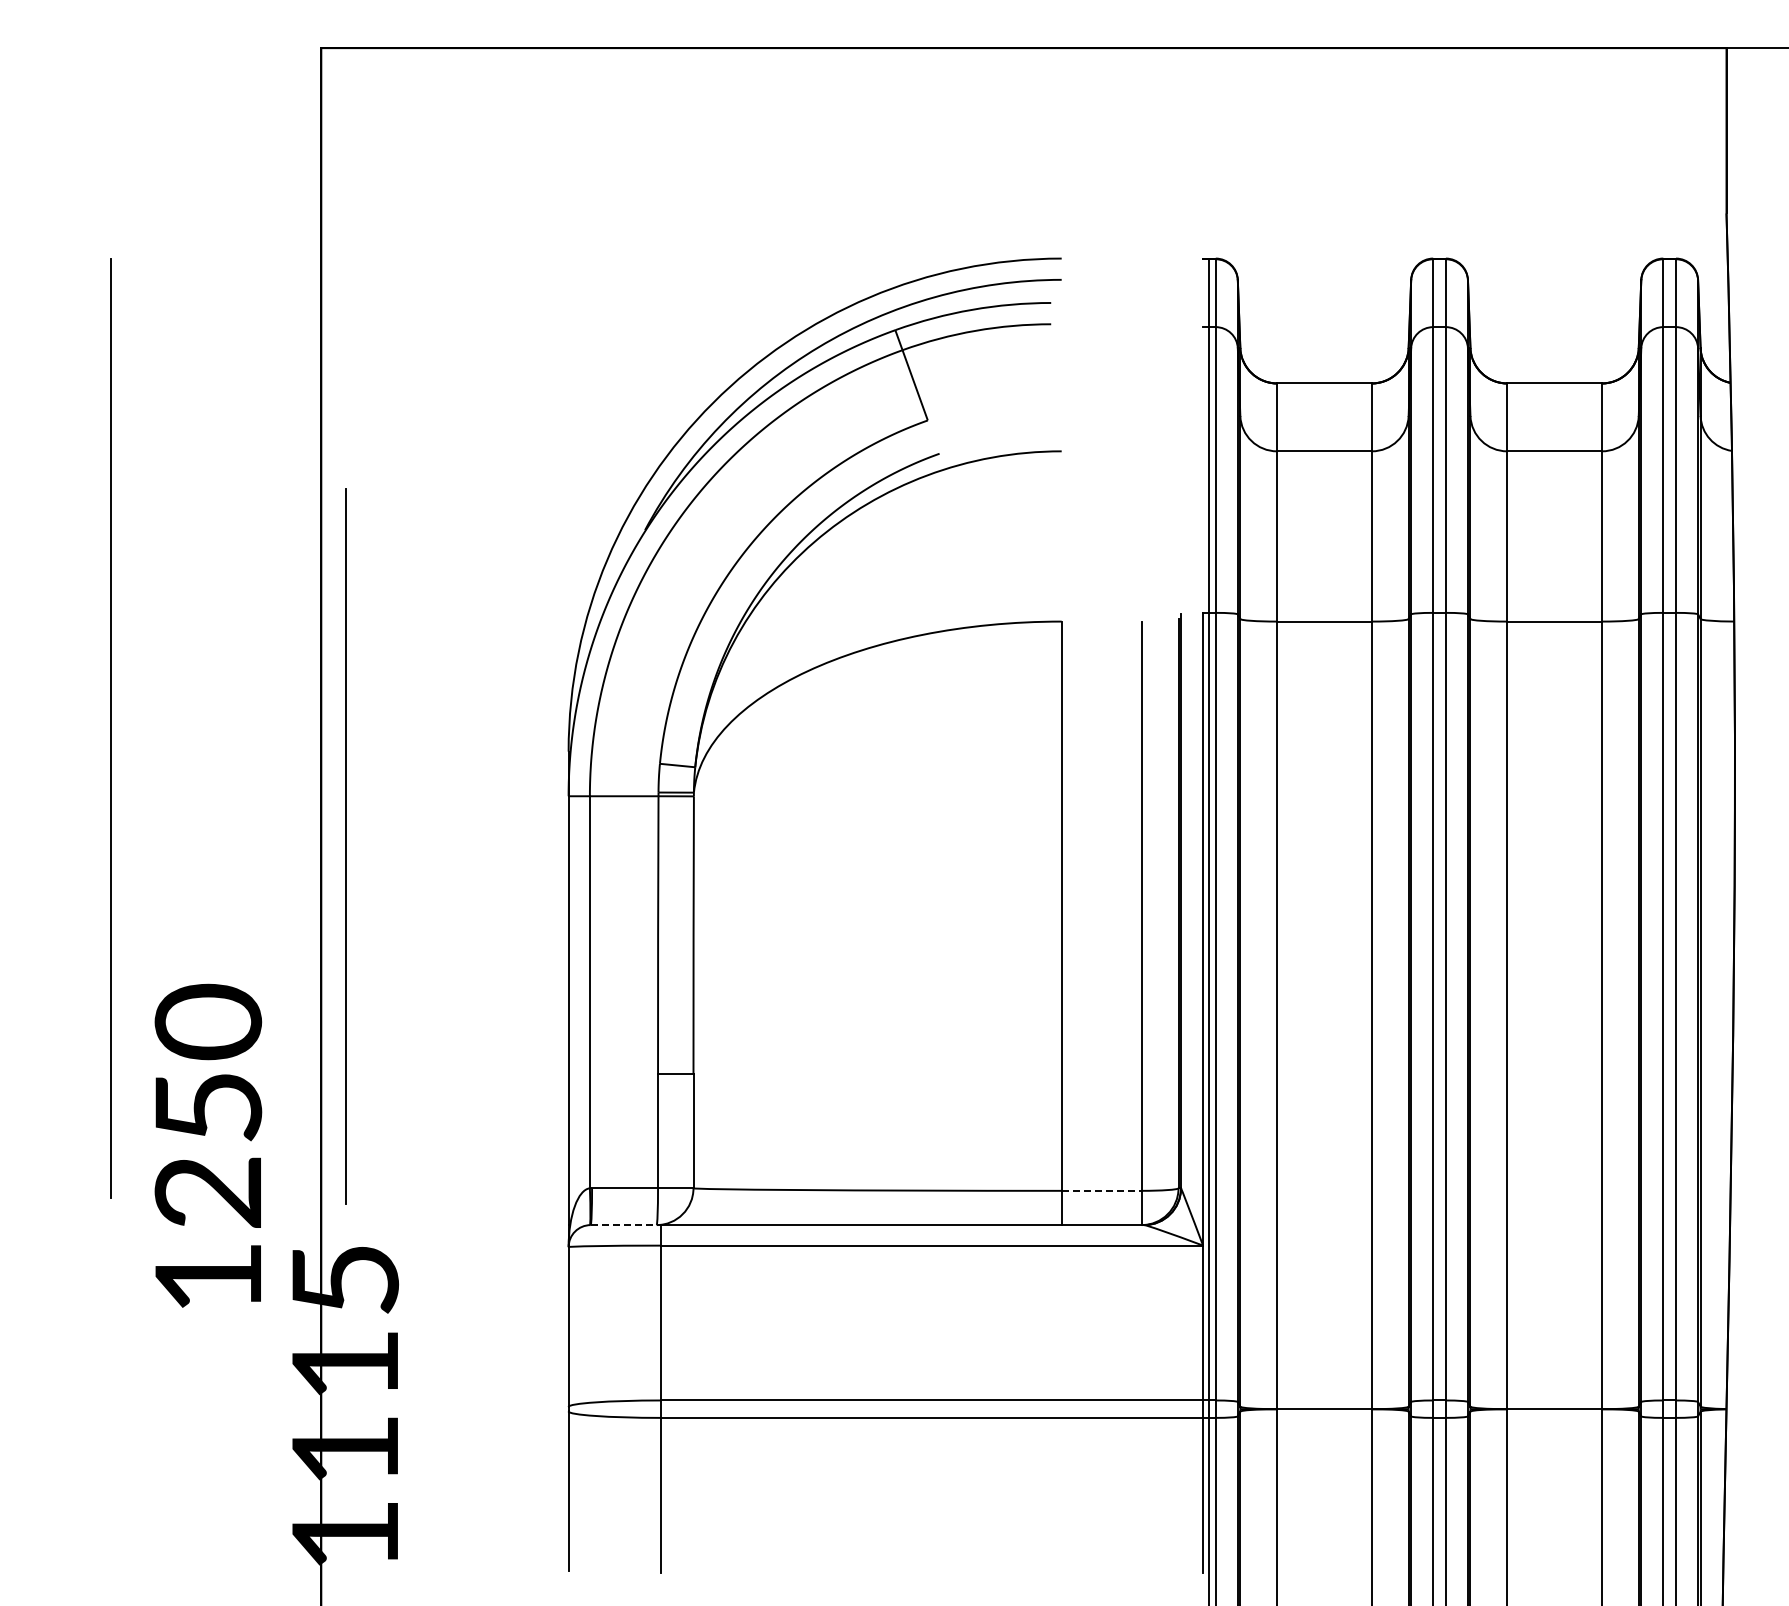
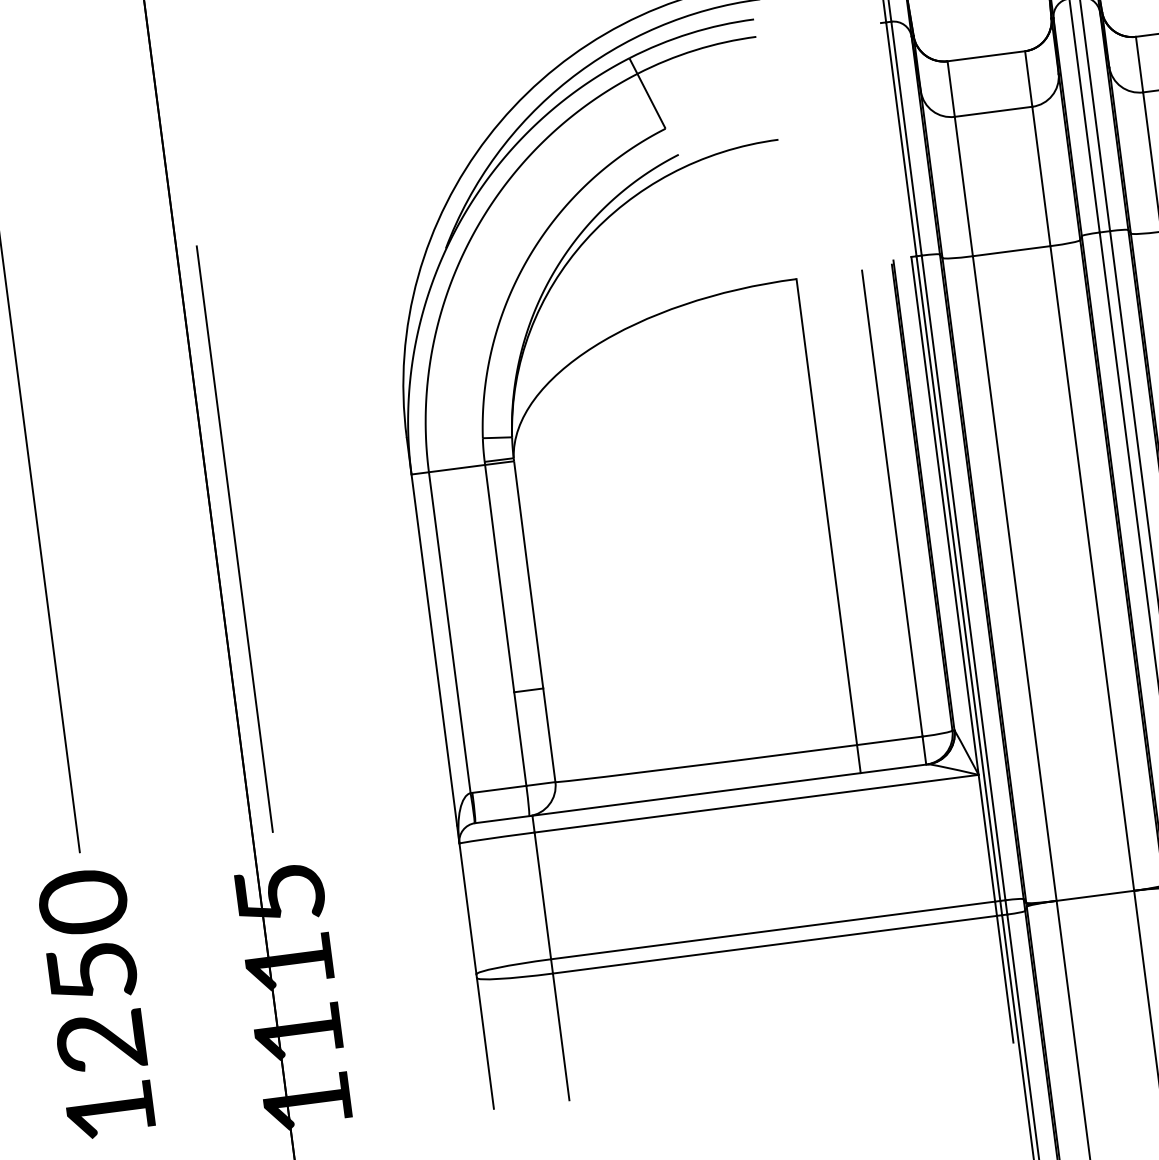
text: (208, 1145) -> (96, 1003), moved
line: (1102, 1190) -> (890, 740), dashed -> solid
line: (625, 1225) -> (503, 819), dashed -> solid

